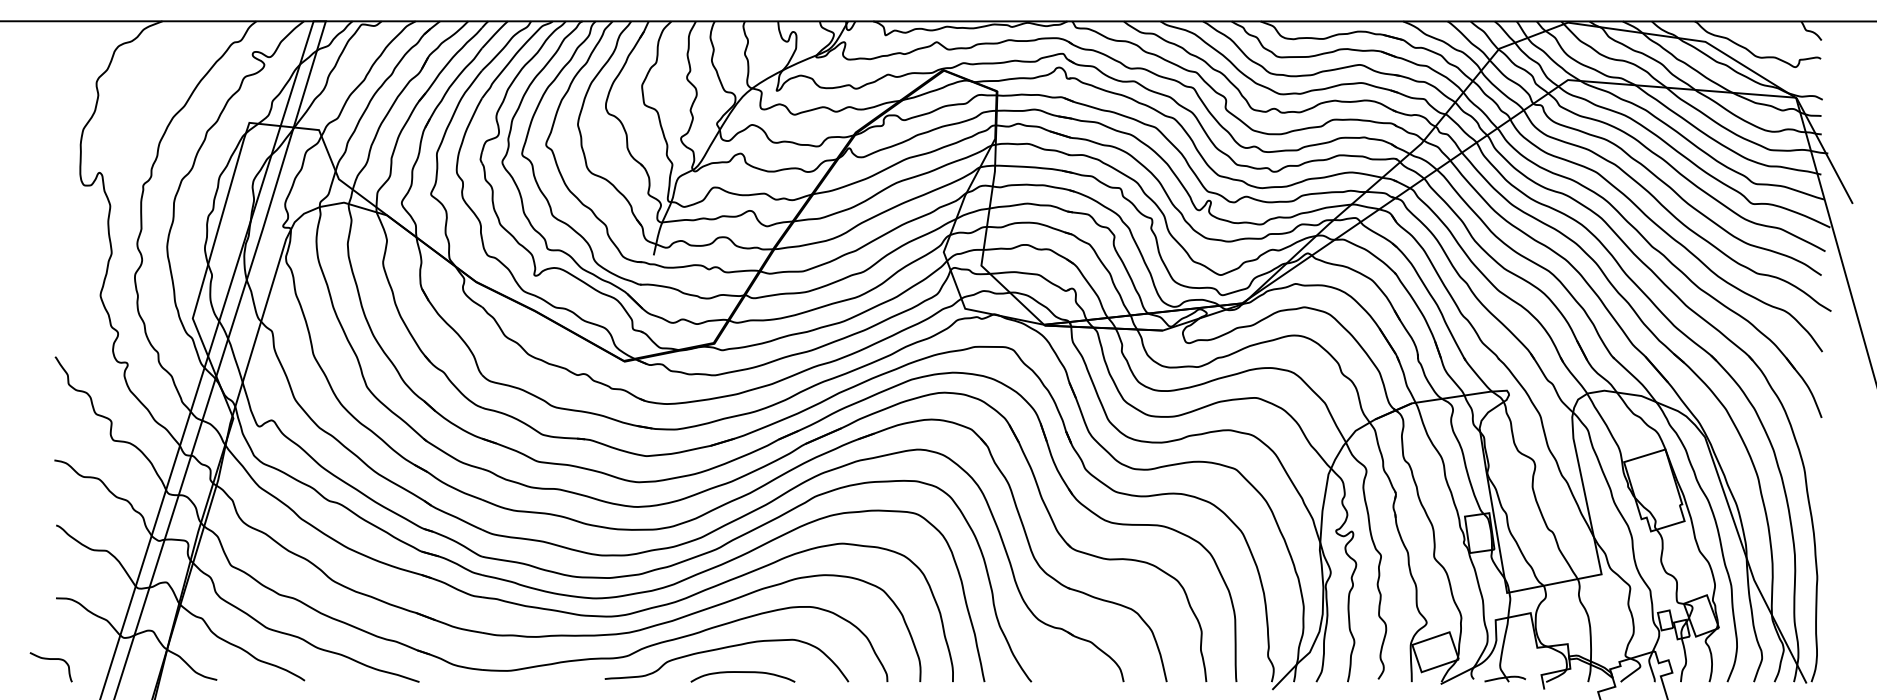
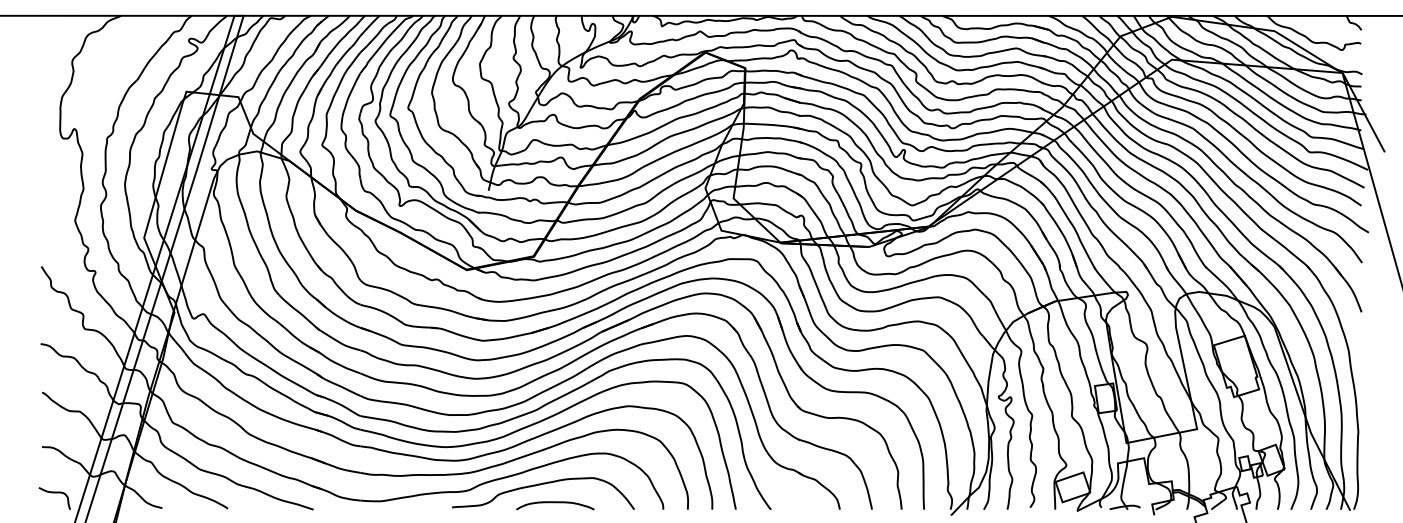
curve: (50, 659) -> (54, 492), moved

